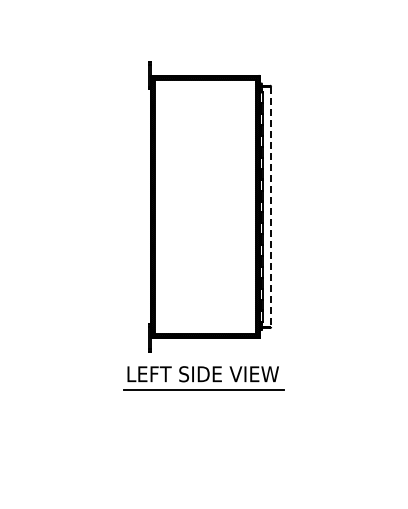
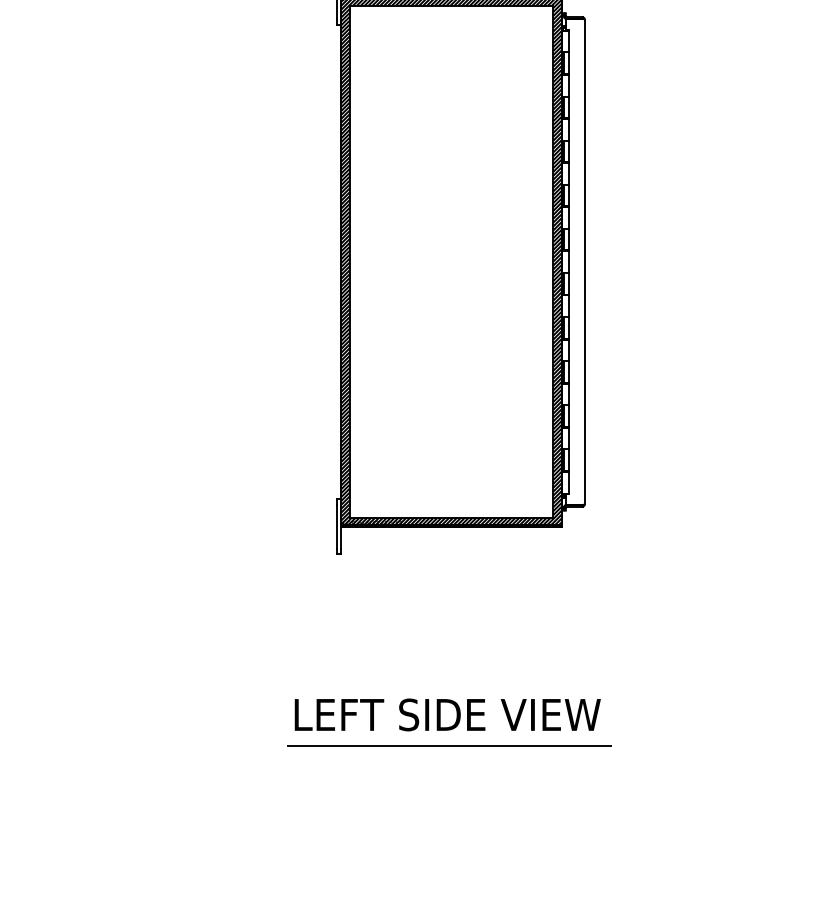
line: (271, 207) -> (585, 263), dashed -> solid
part: (203, 378) -> (448, 723), moved

